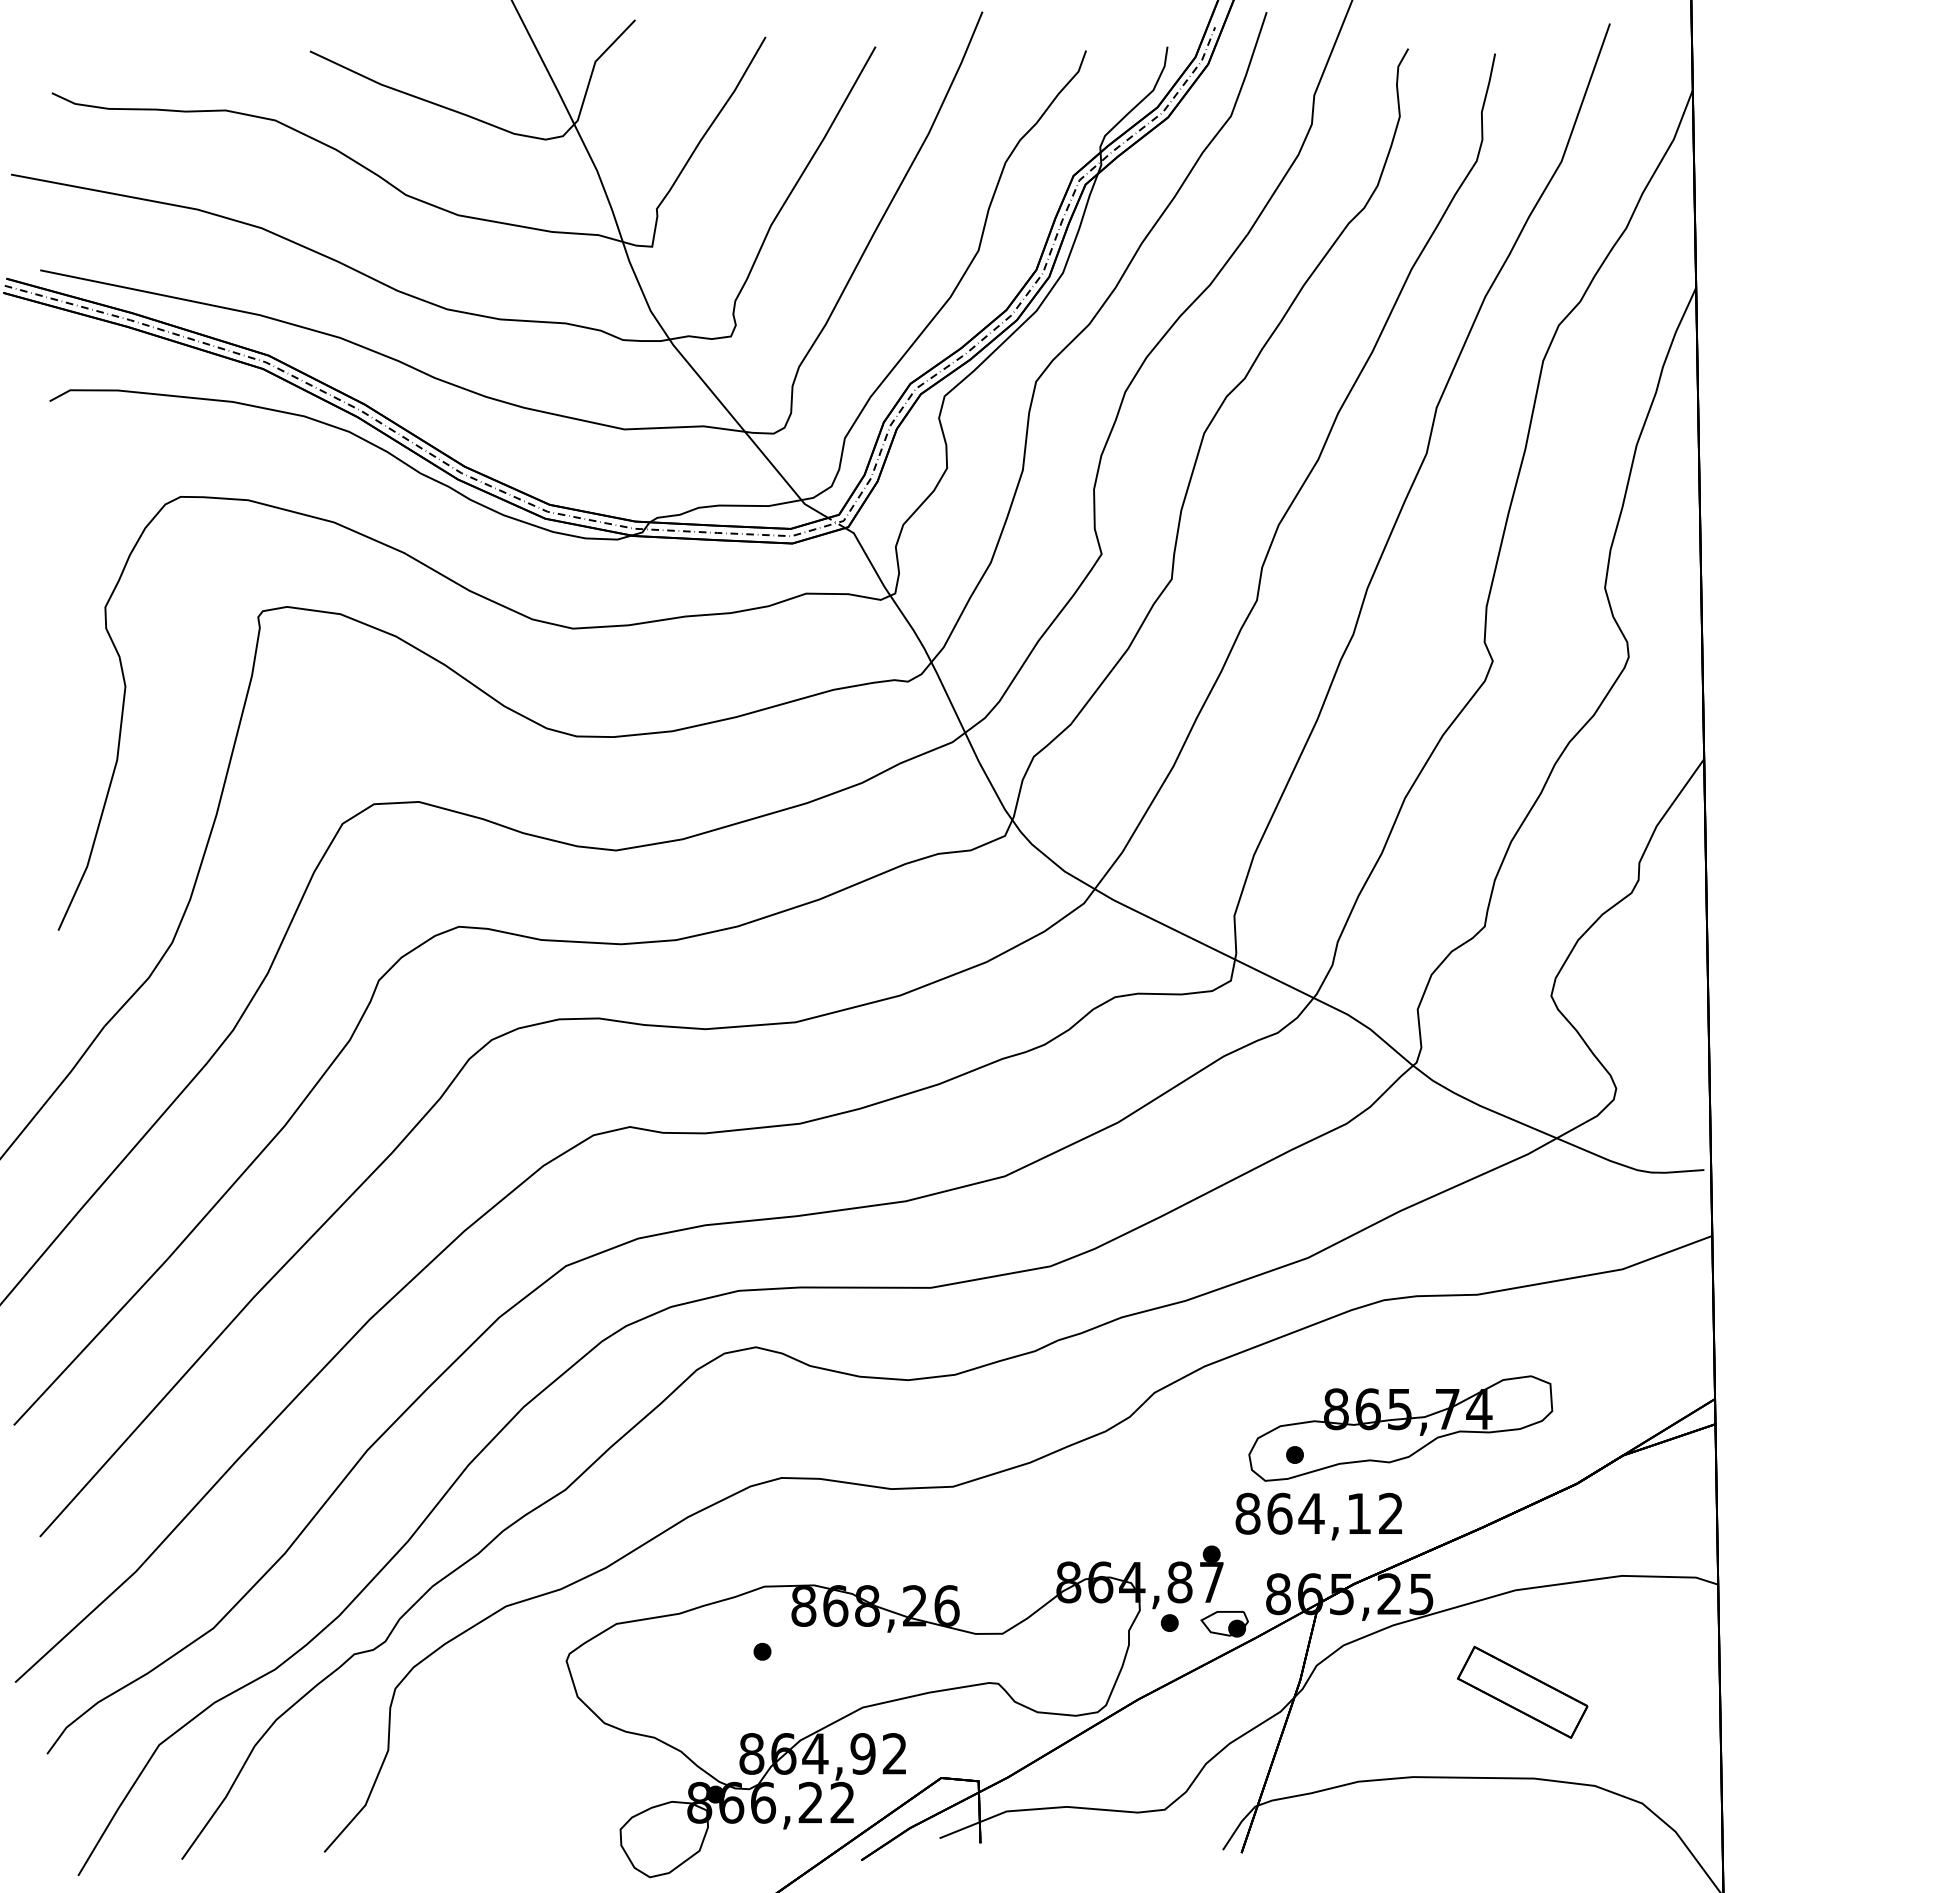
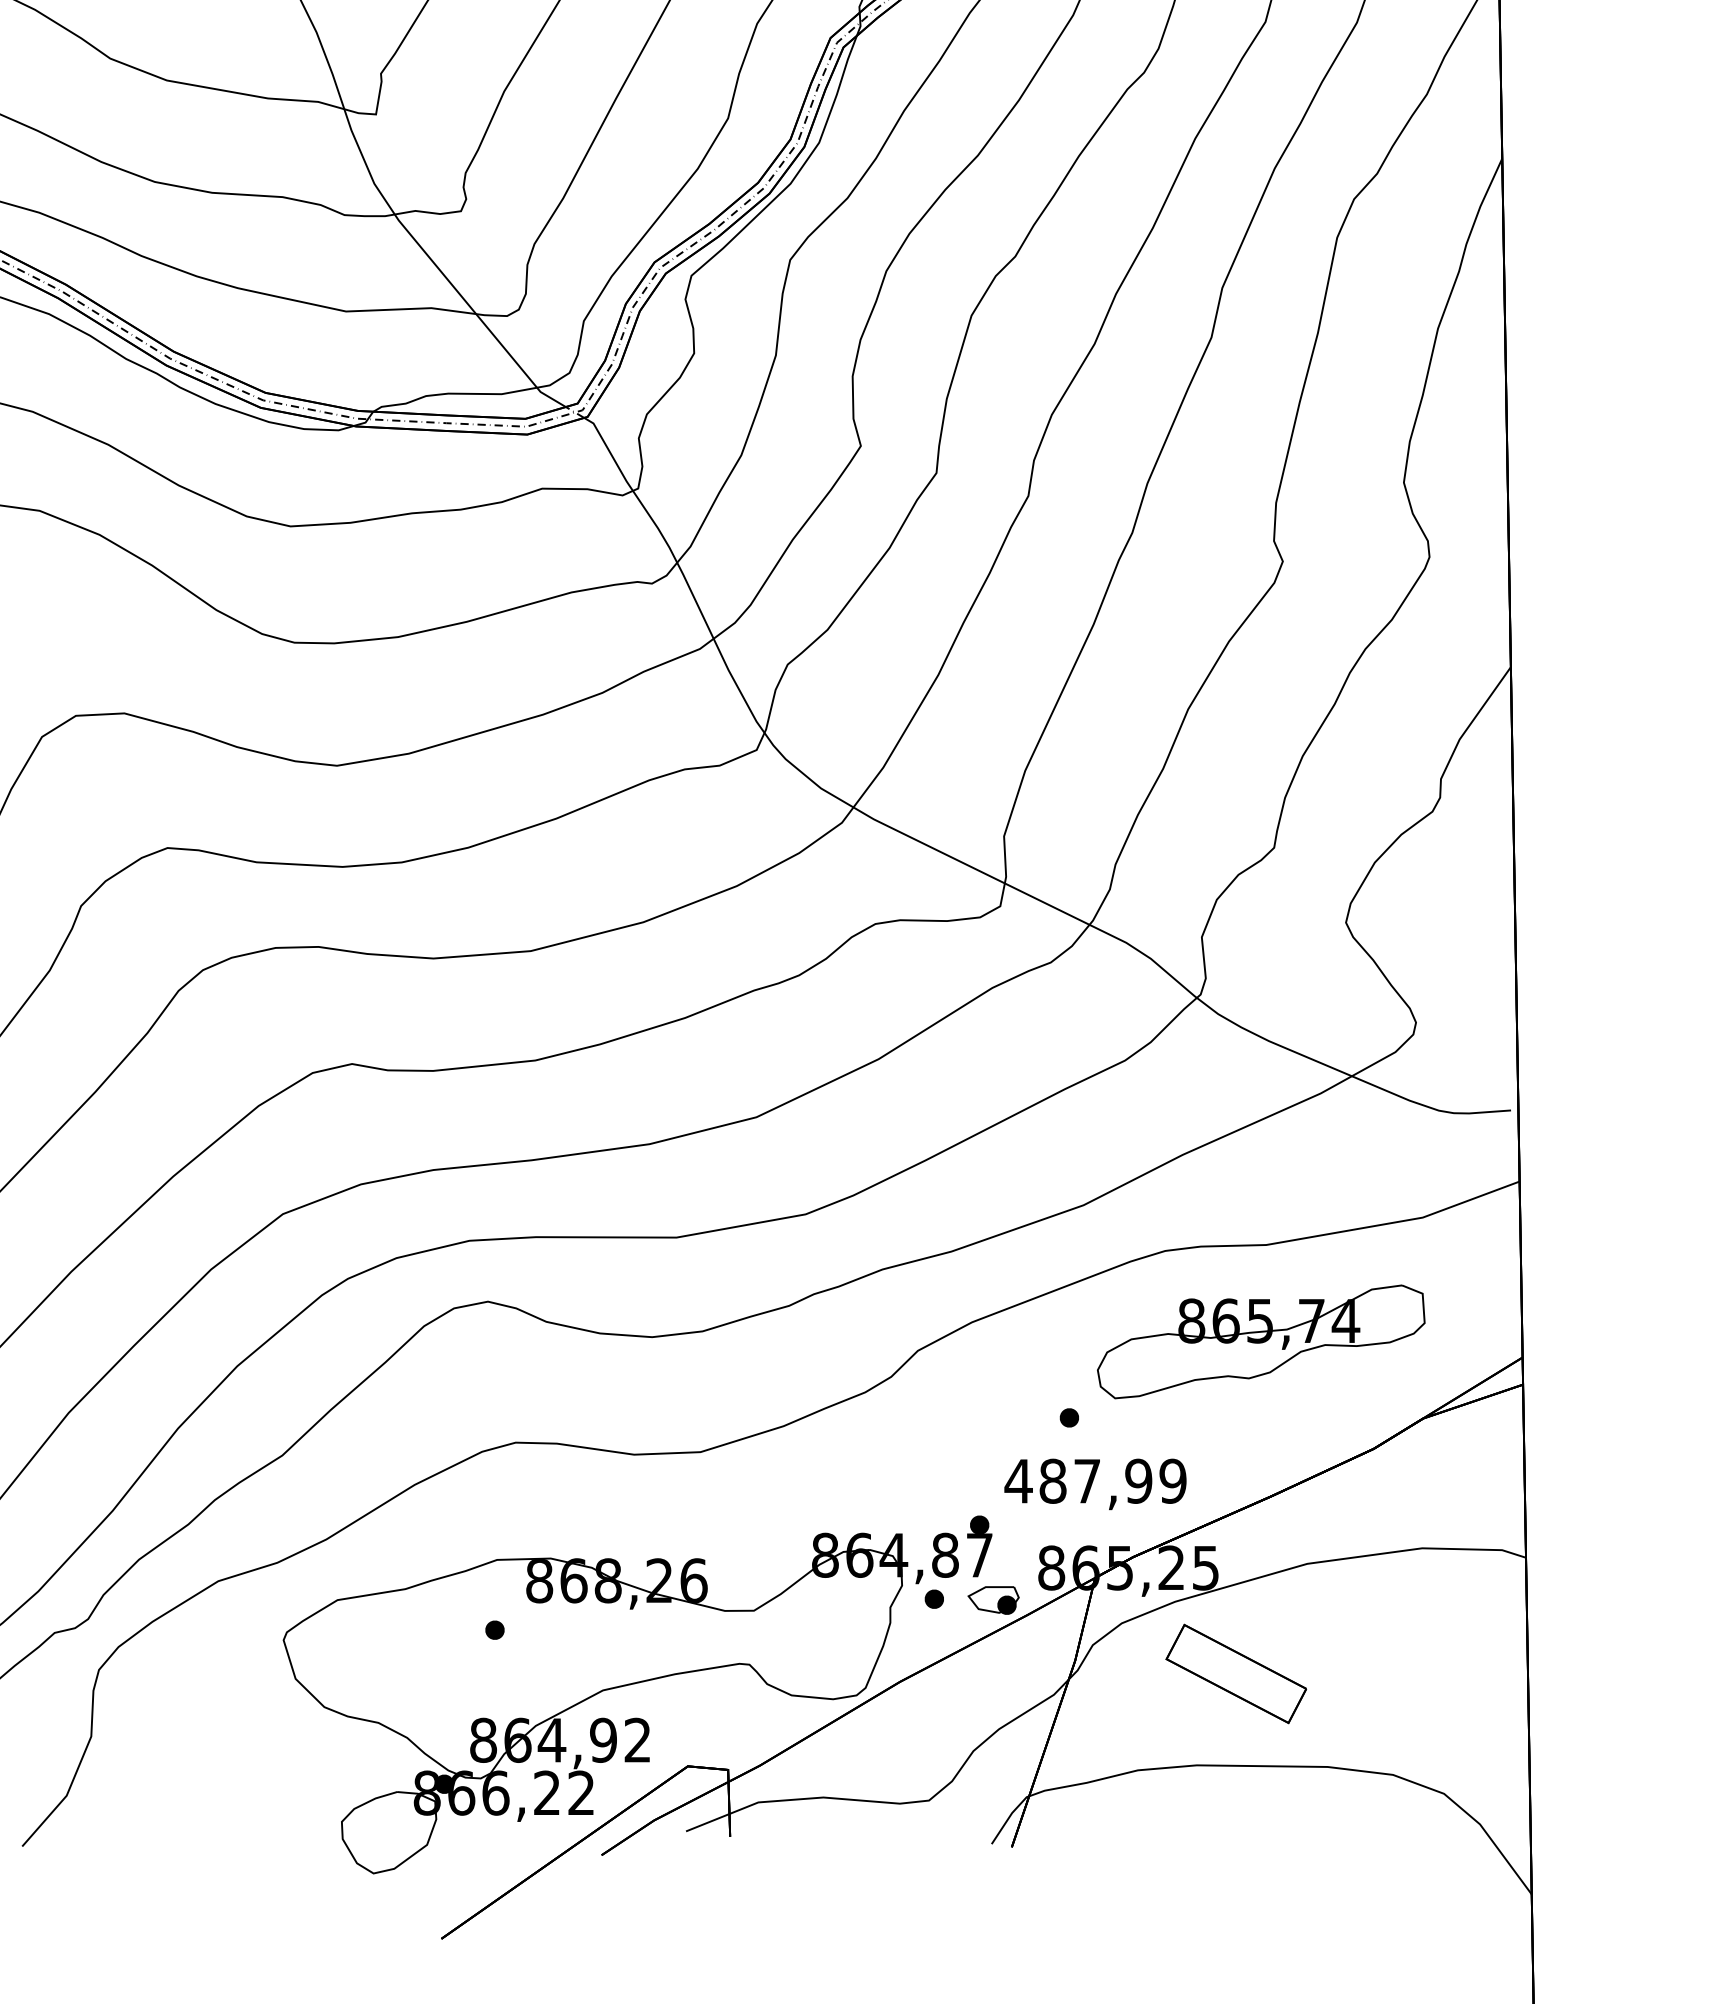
part: (1400, 1428) -> (1260, 1341), moved
text: (1318, 1513) -> (1094, 1480), 864,12 -> 487,99
part: (1522, 1691) -> (1236, 1673), moved

